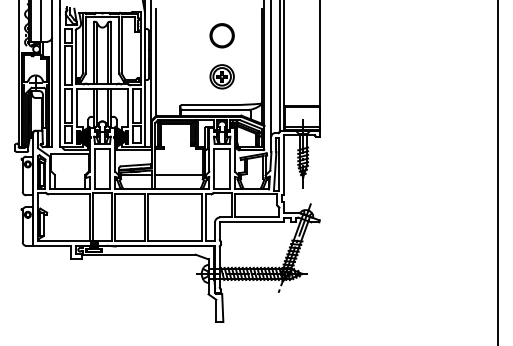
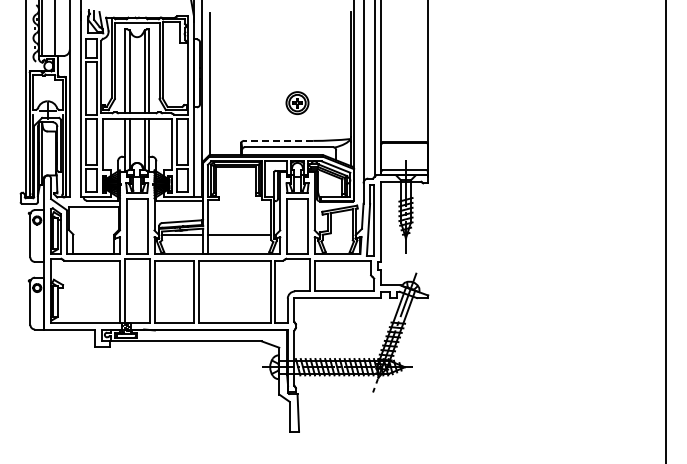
part: (222, 35) -> (297, 47), removed
part: (222, 76) -> (297, 102), size x0.7
line: (207, 104) -> (278, 140), solid -> dashed

